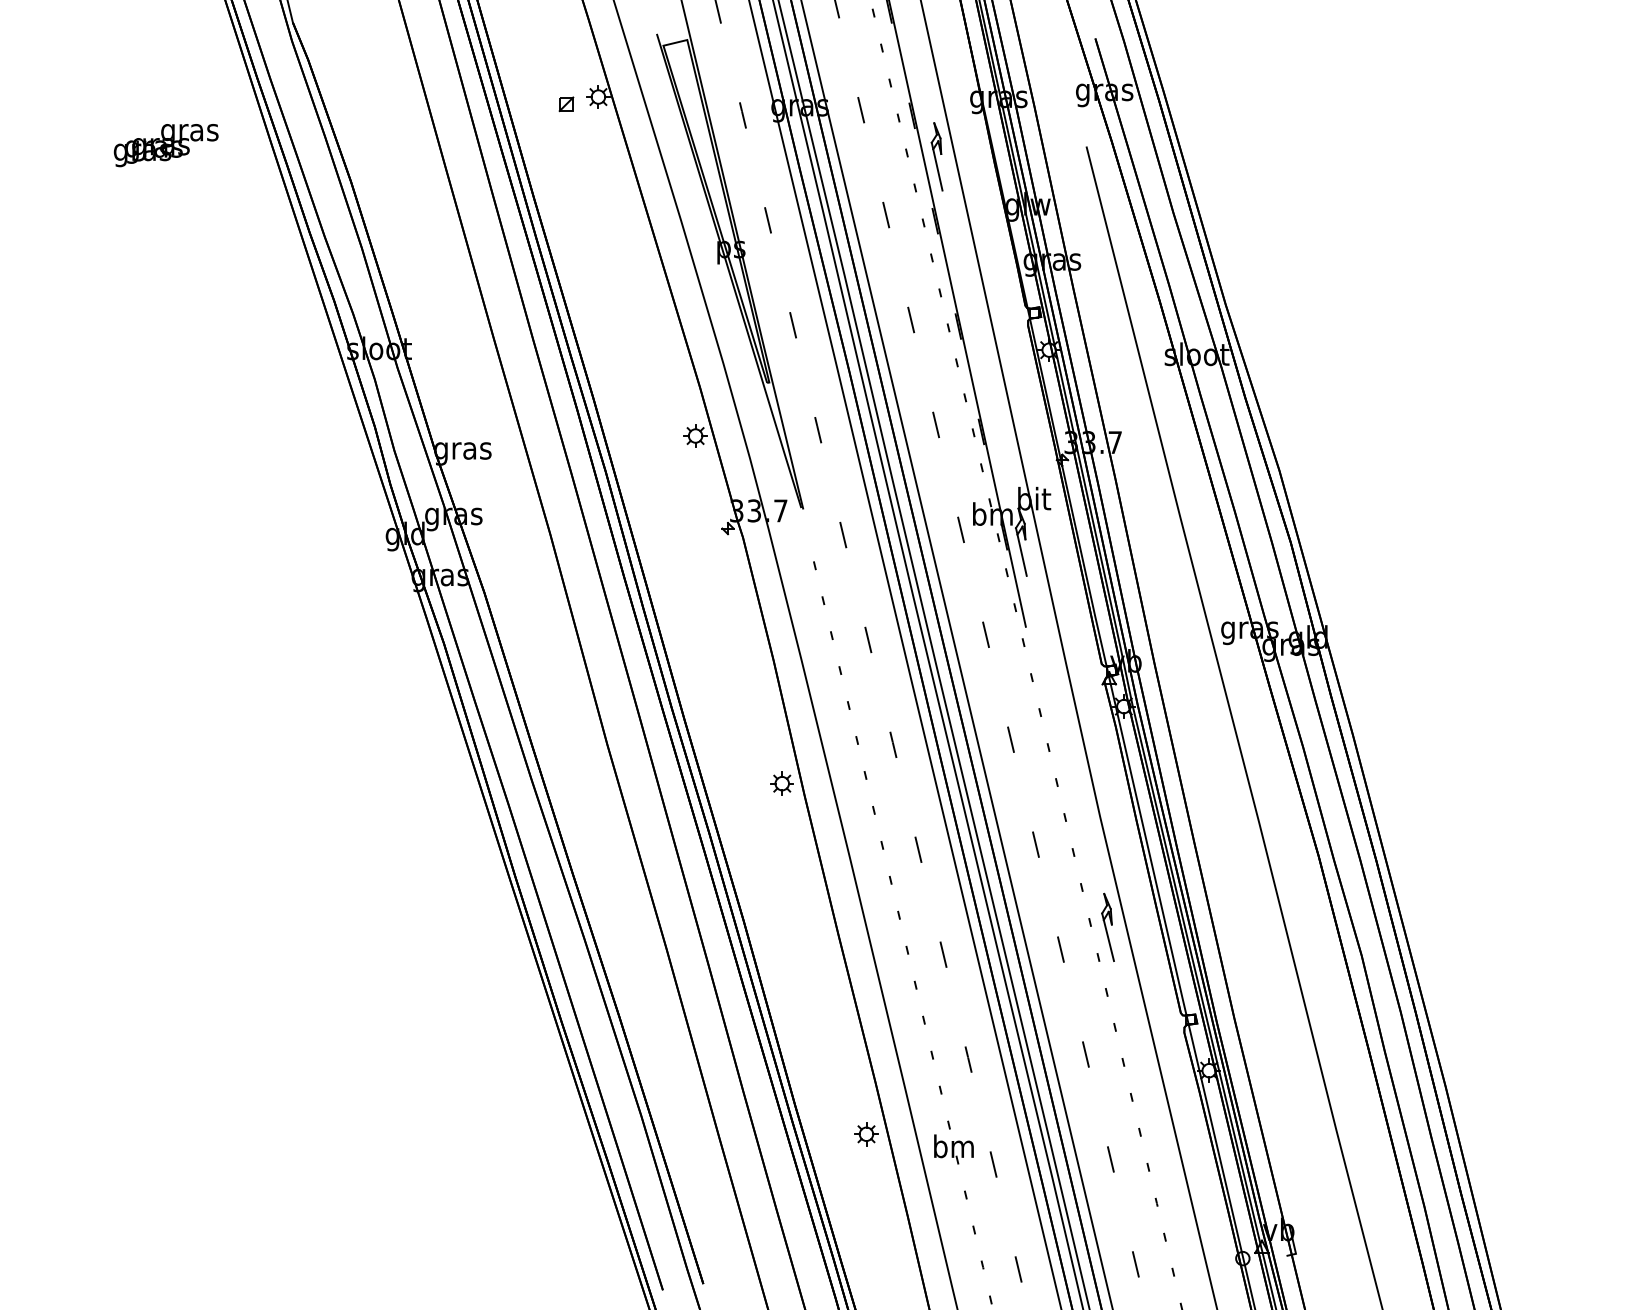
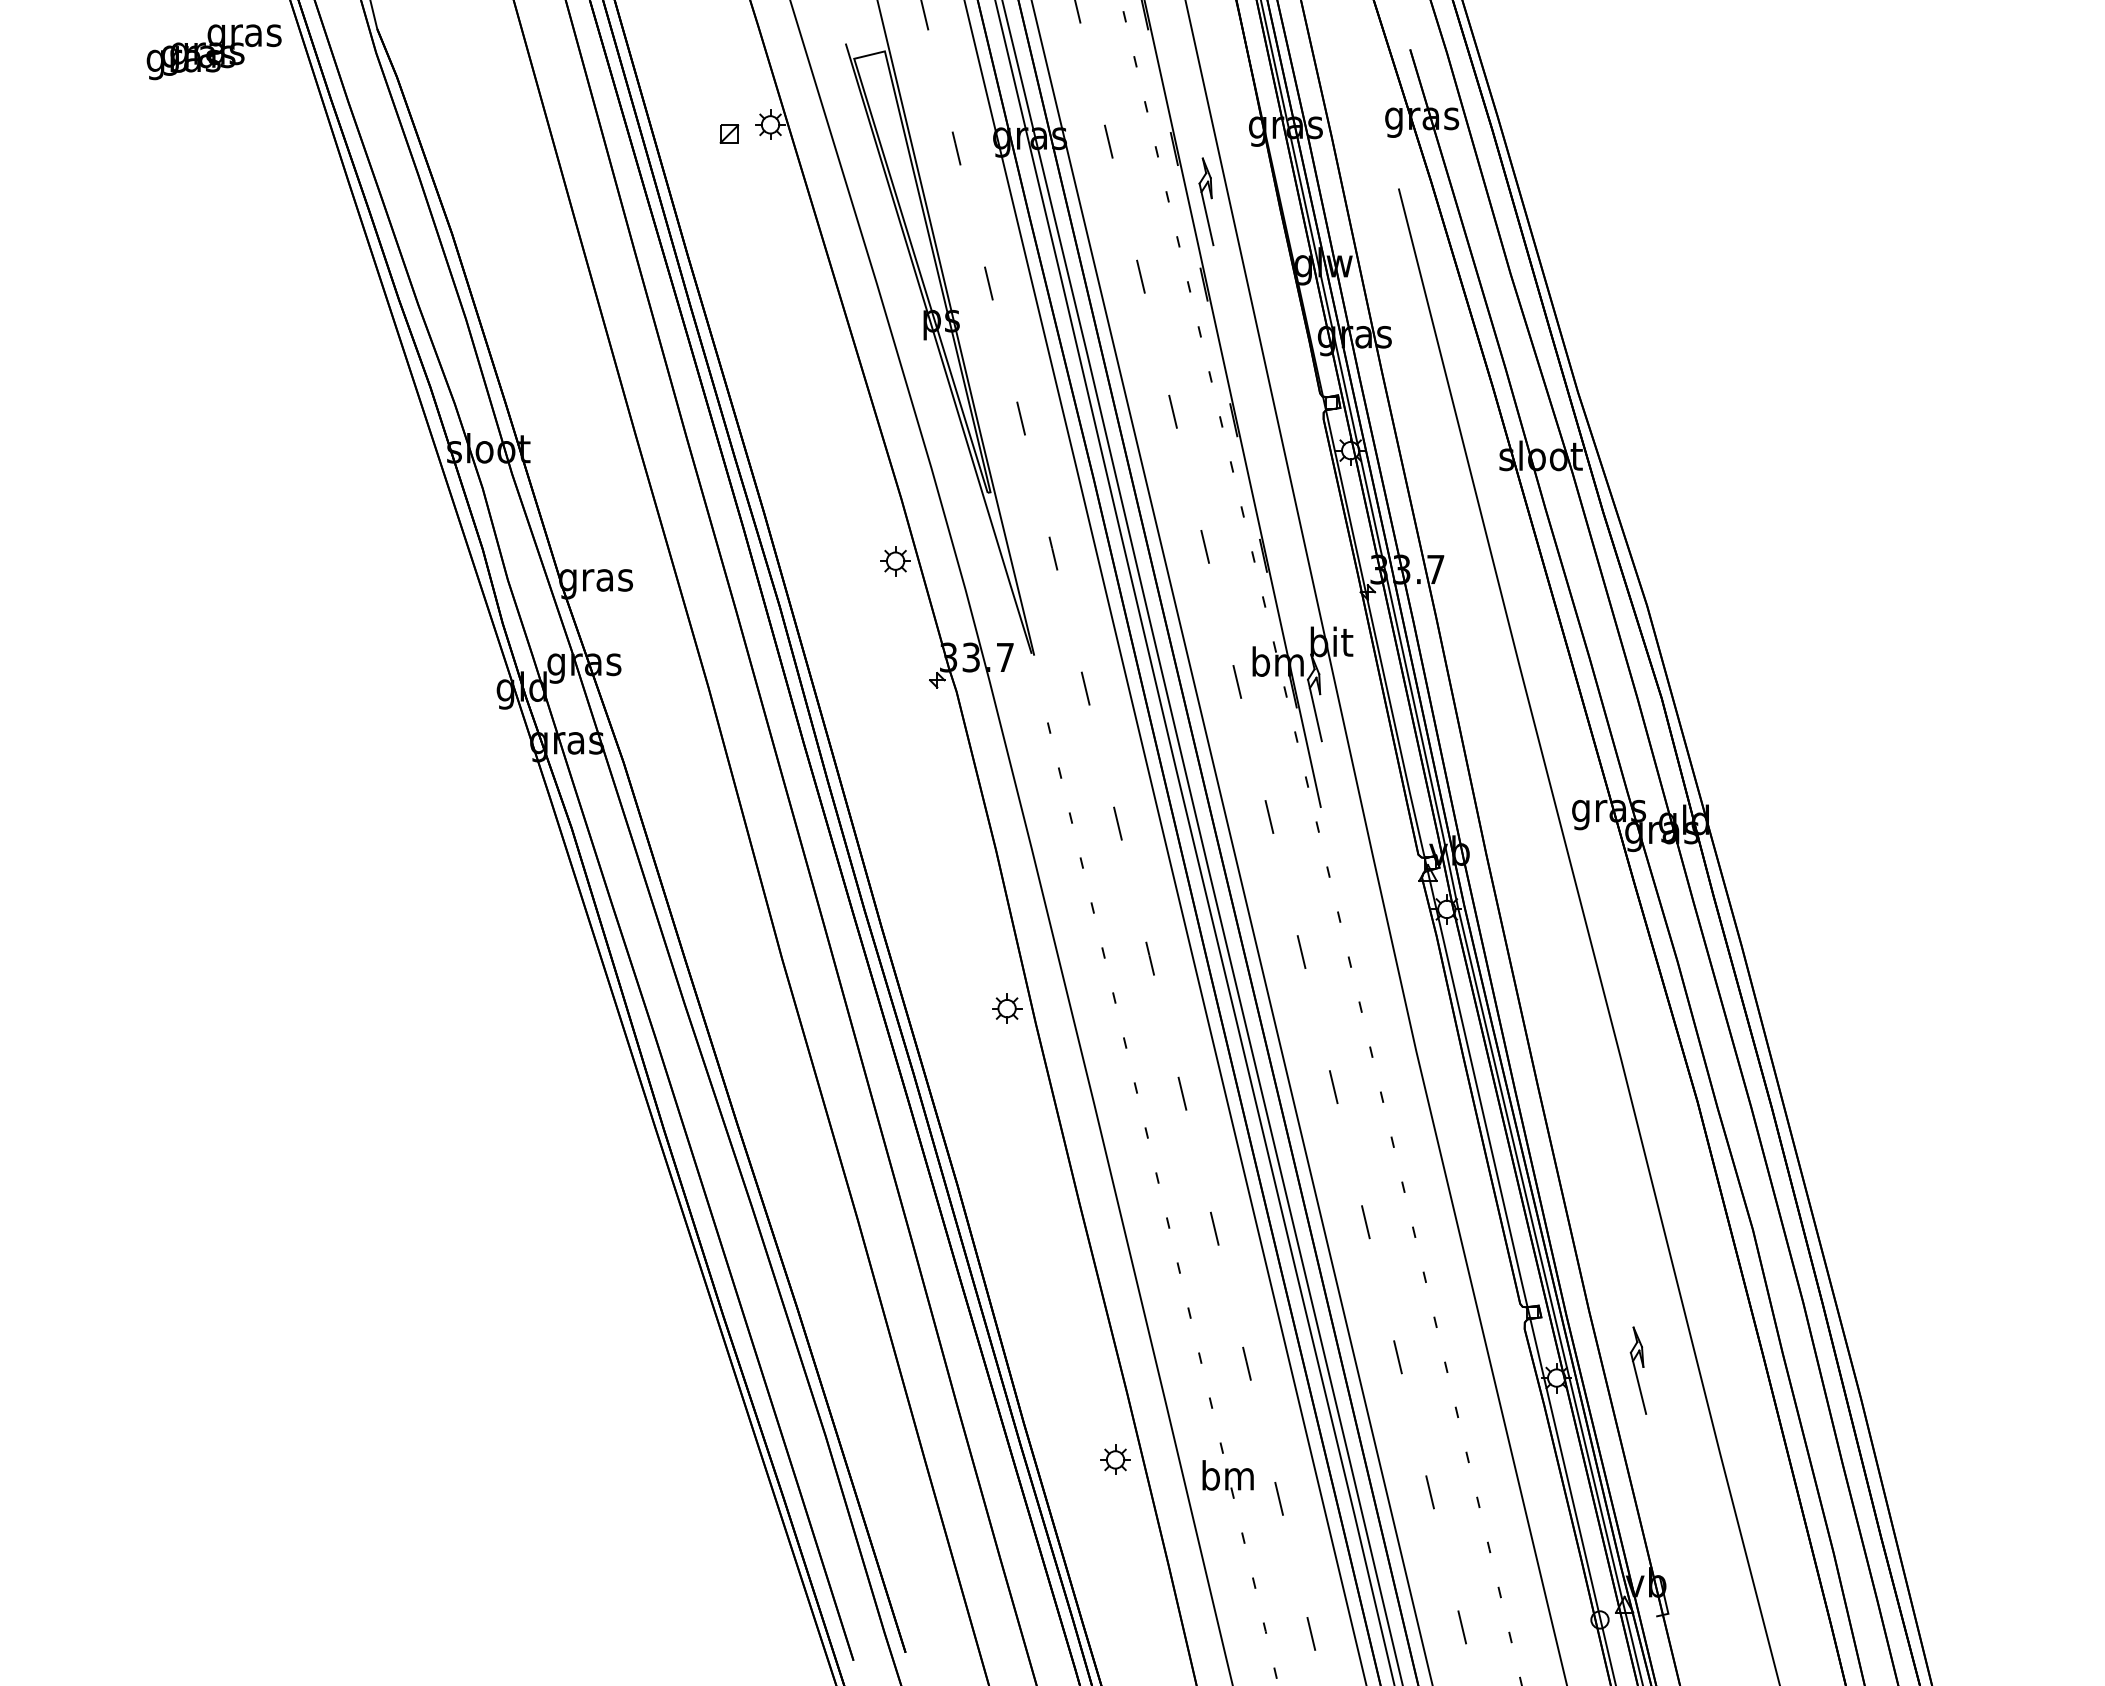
text: (165, 145) -> (213, 52), moved
part: (1108, 927) -> (1638, 1370), moved

